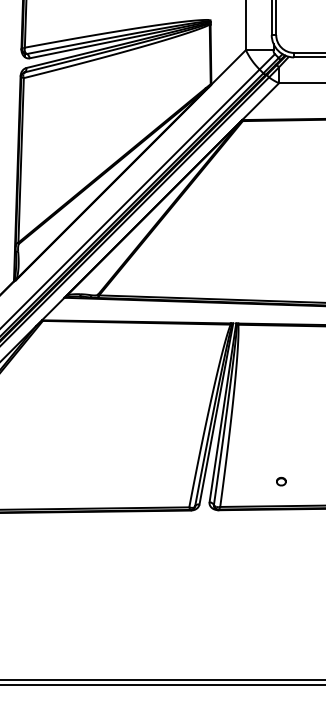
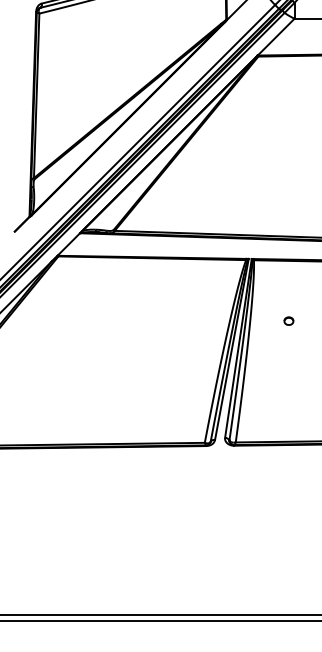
part: (281, 481) -> (289, 320), moved

